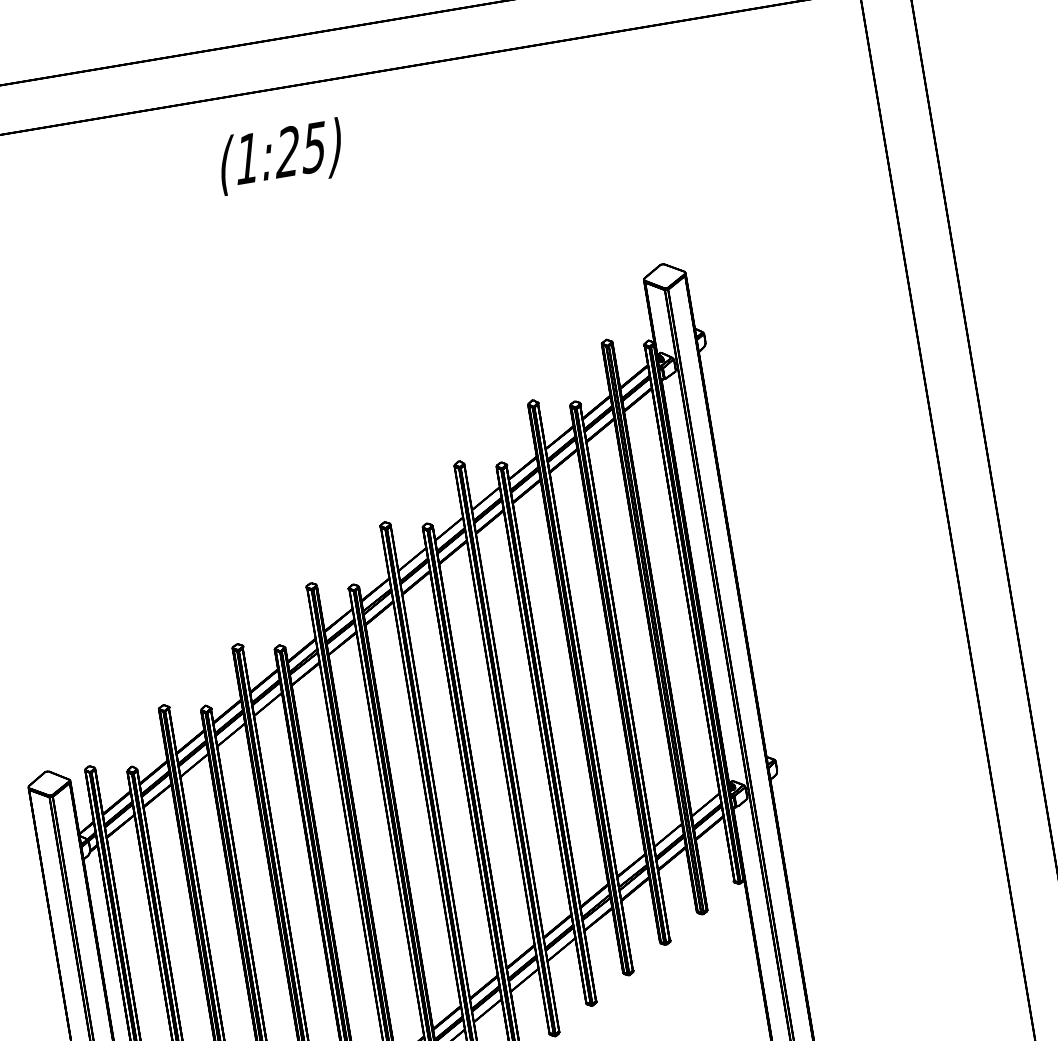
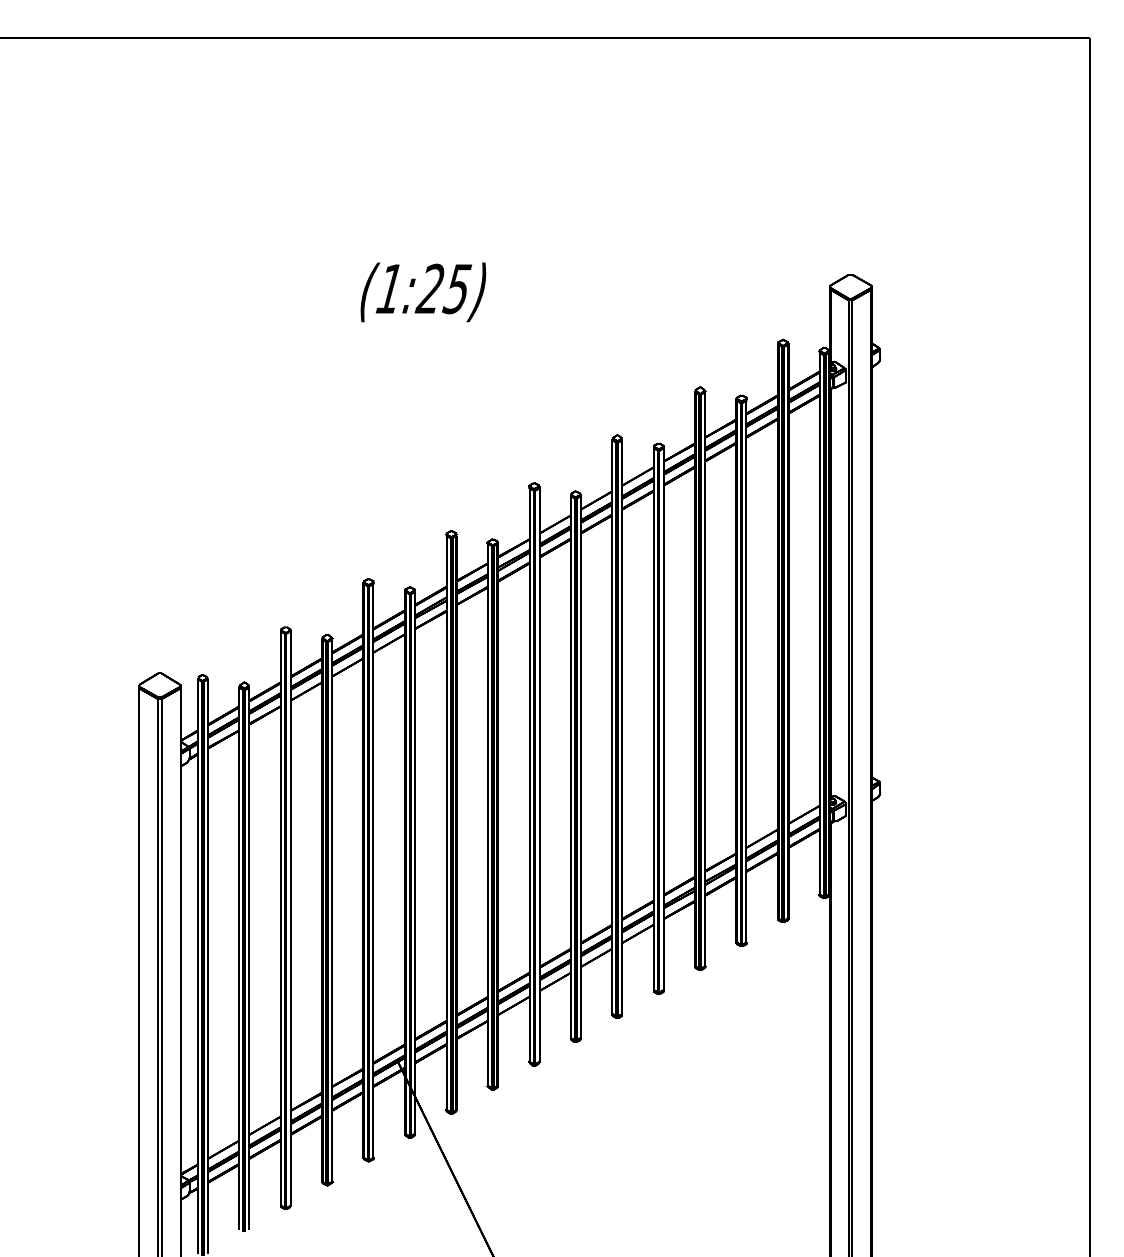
text: (281, 156) -> (423, 292), moved

